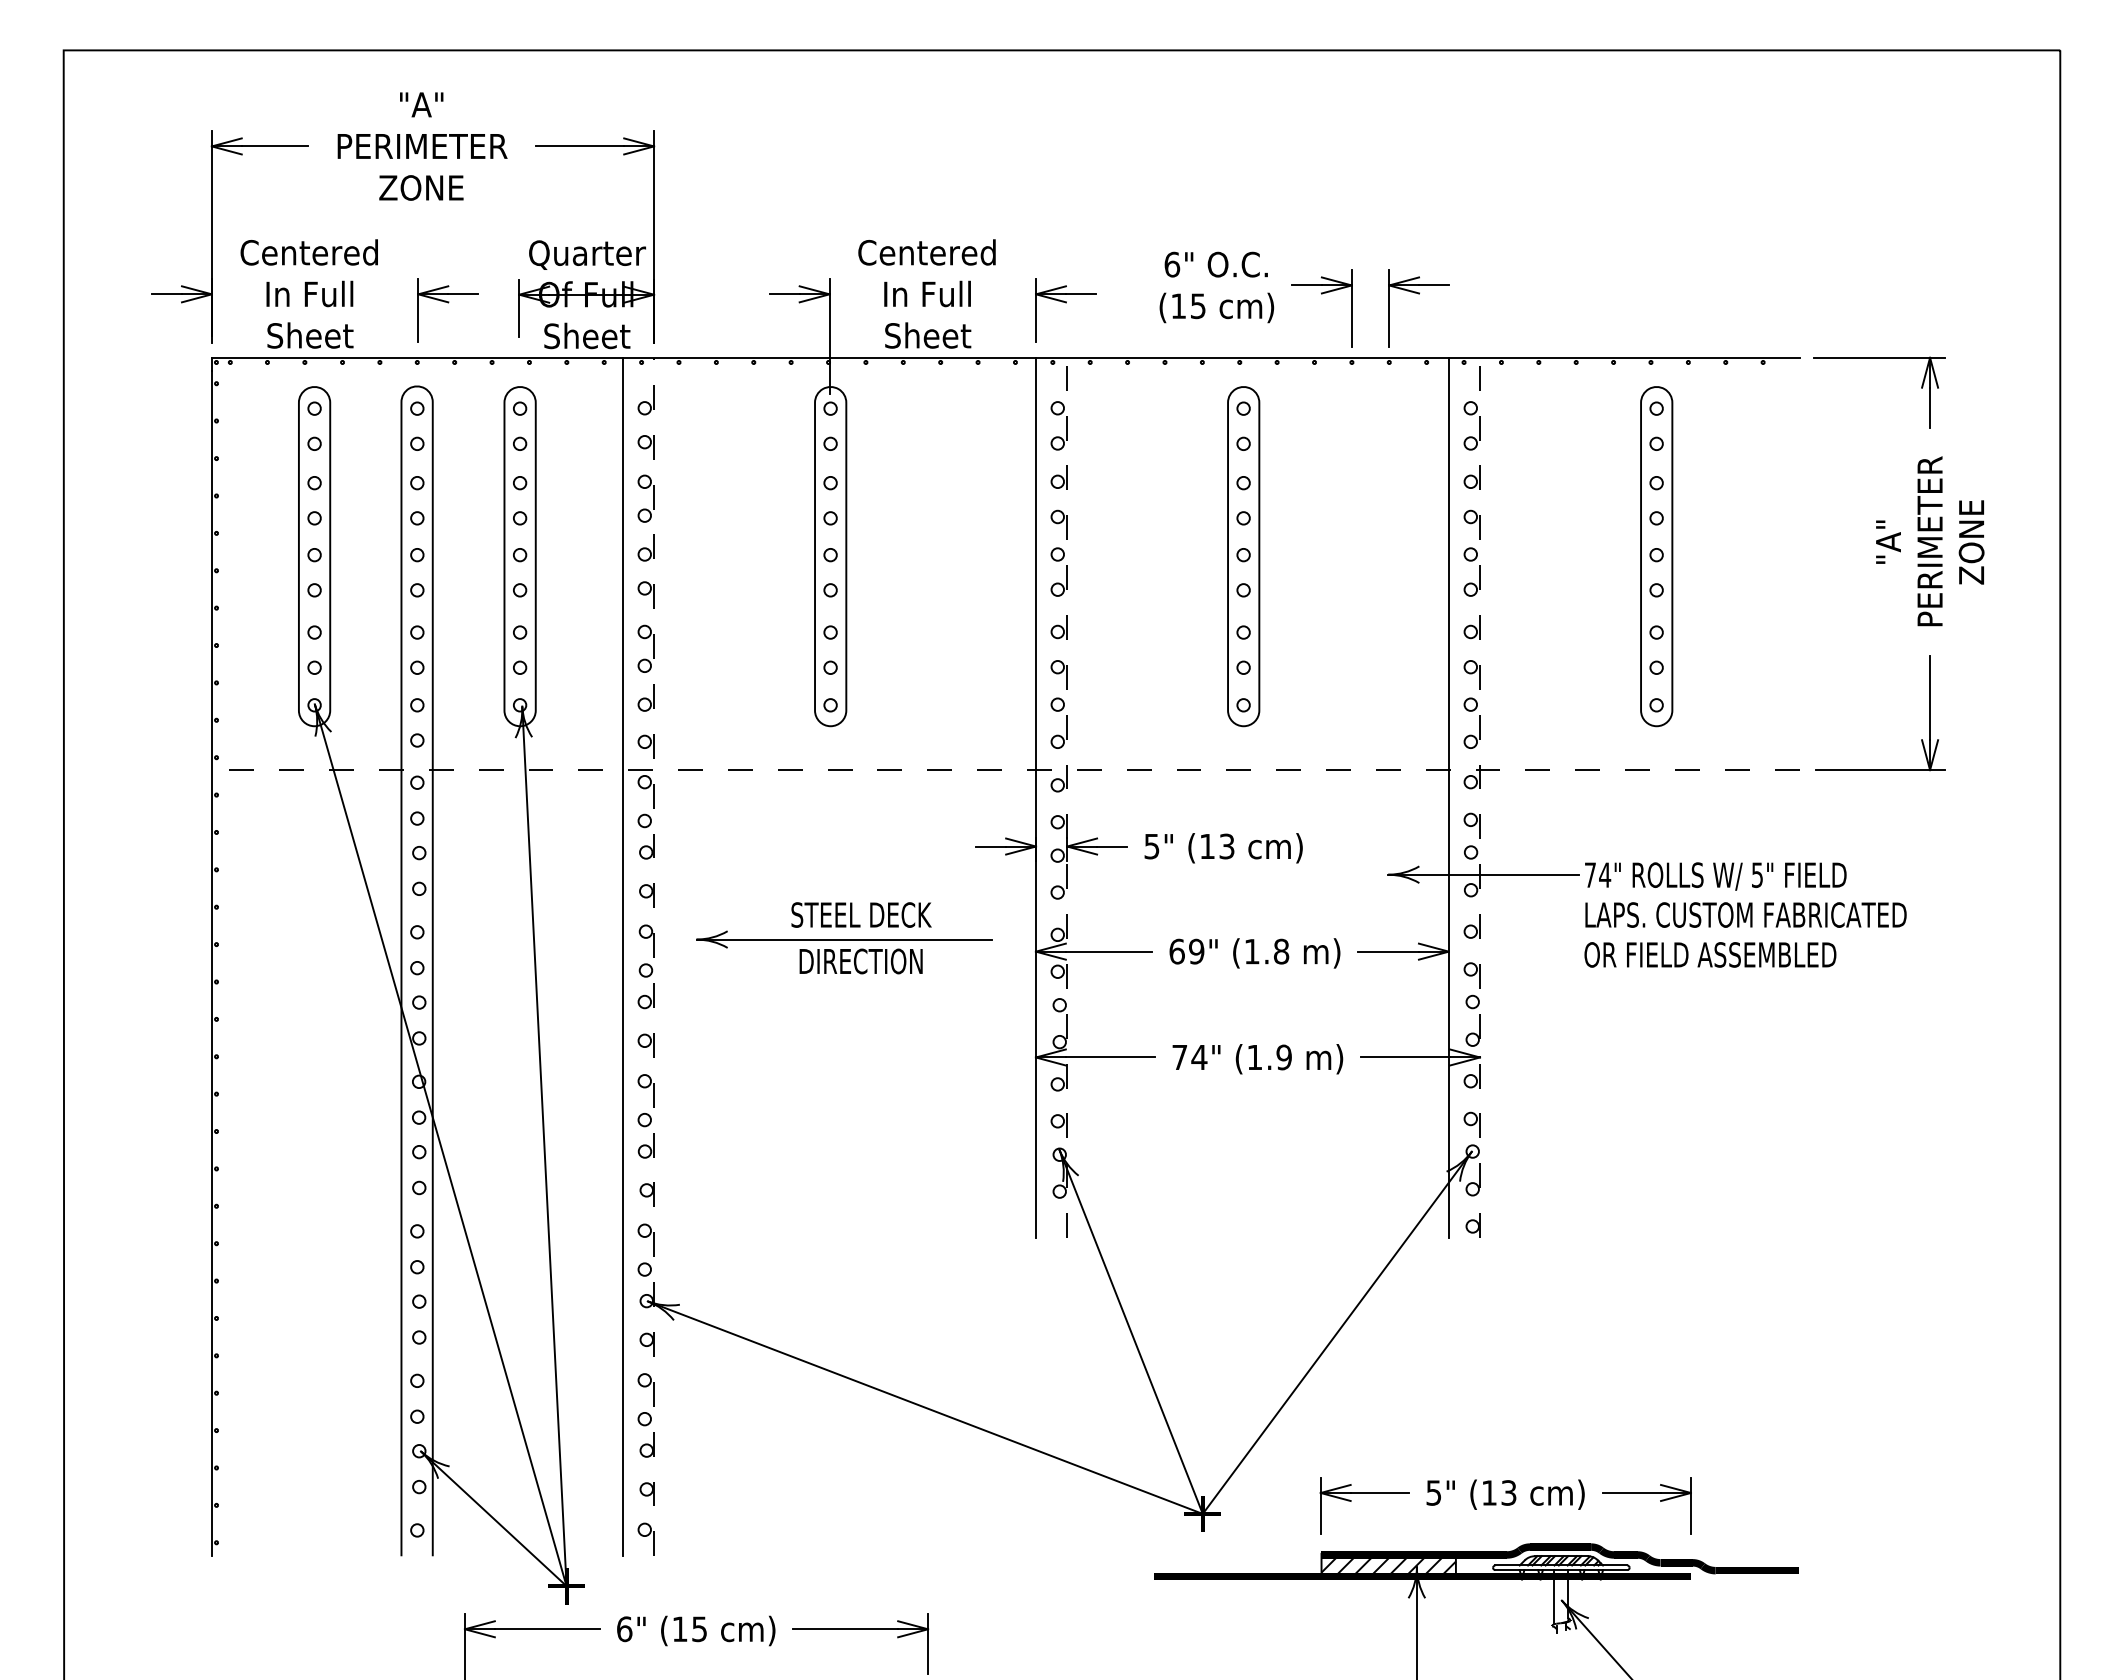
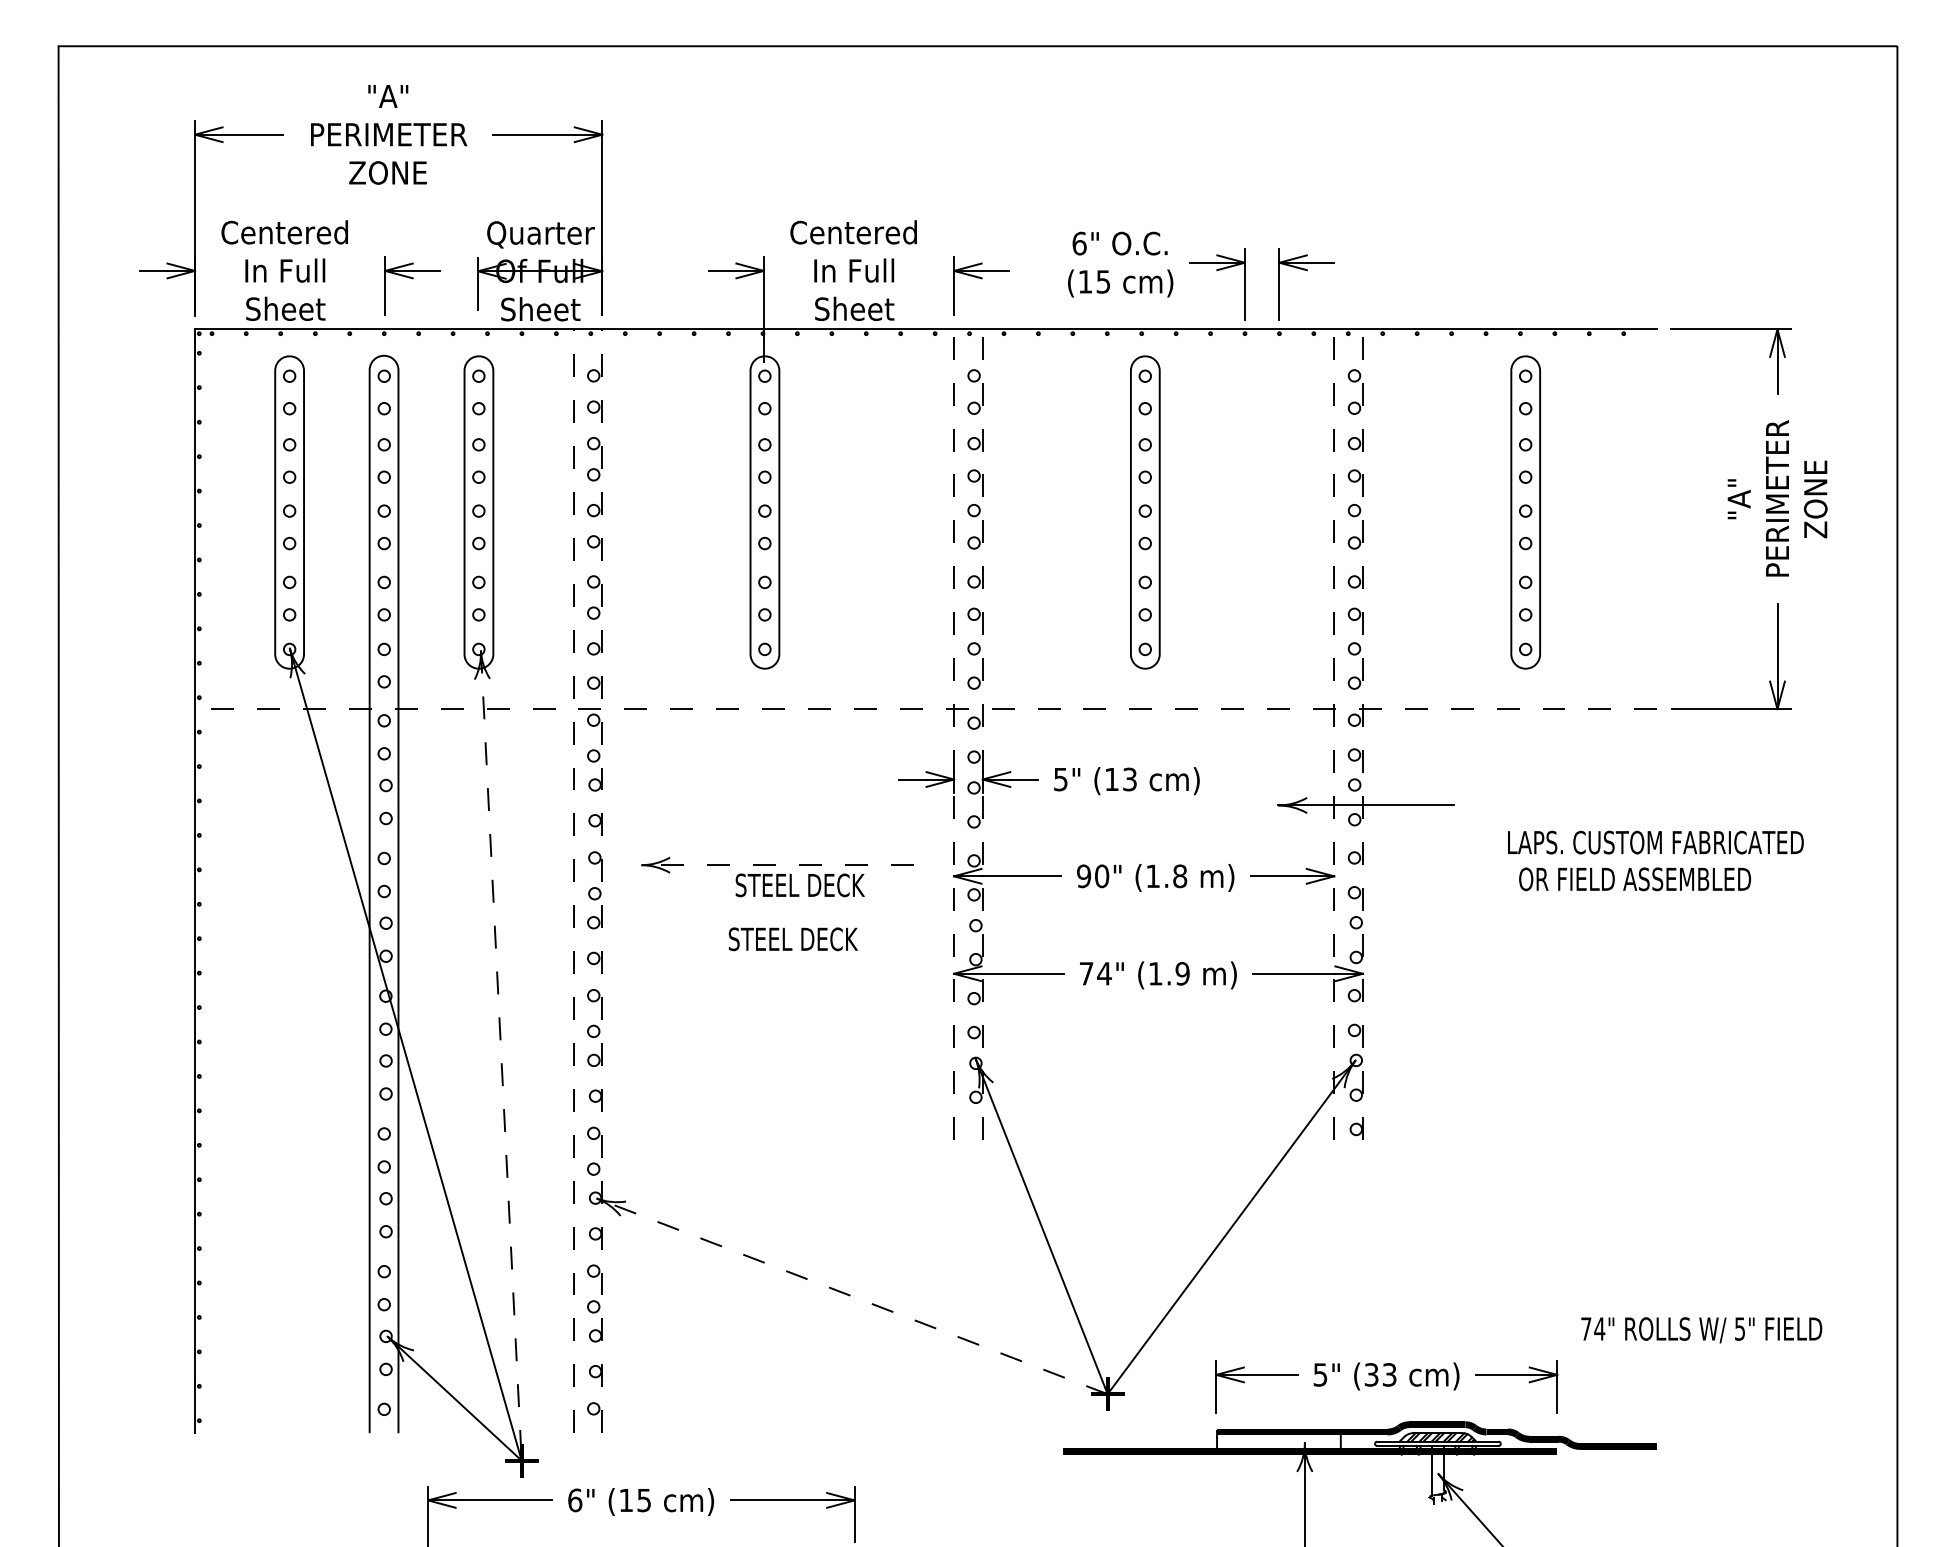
line: (1035, 797) -> (953, 734), solid -> dashed
line: (1449, 797) -> (1334, 734), solid -> dashed
text: (1715, 876) -> (1701, 1330), moved
text: (861, 914) -> (793, 938), moved
text: (1745, 914) -> (1655, 842), moved
line: (844, 939) -> (777, 865), solid -> dashed
text: (1186, 951) -> (1092, 876), 69" -> 90"
text: (1710, 954) -> (1635, 878), moved
line: (622, 956) -> (573, 880), solid -> dashed
text: (869, 961) -> (800, 885), DIRECTION -> STEEL DECK
line: (544, 1146) -> (501, 1055), solid -> dashed
line: (924, 1407) -> (851, 1296), solid -> dashed
text: (1489, 1492) -> (1371, 1374), (13 -> (33
hatch: (1388, 1564) -> (1278, 1440), removed

